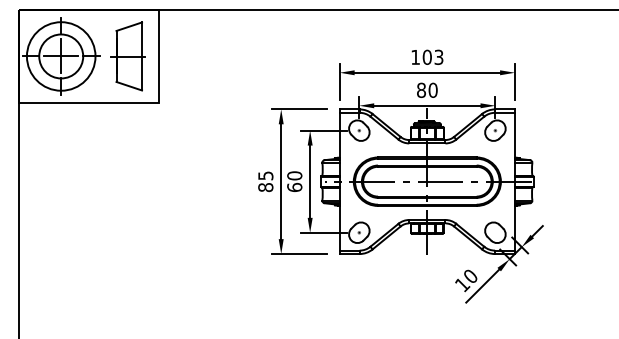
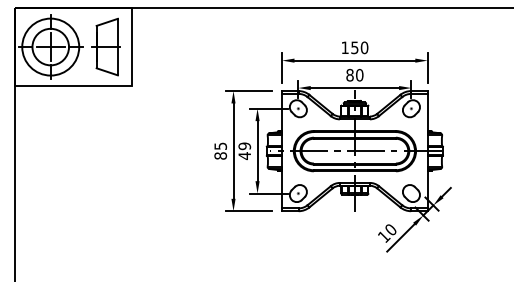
text: (432, 56) -> (359, 47), 103 -> 150
text: (294, 182) -> (244, 151), 60 -> 49

